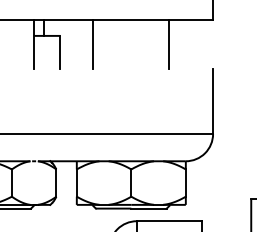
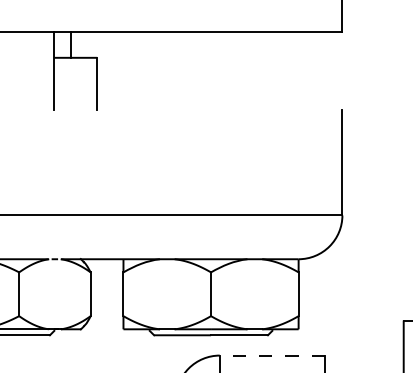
line: (93, 43) -> (150, 70), removed
line: (169, 43) -> (272, 70), removed
line: (169, 221) -> (272, 356), solid -> dashed

